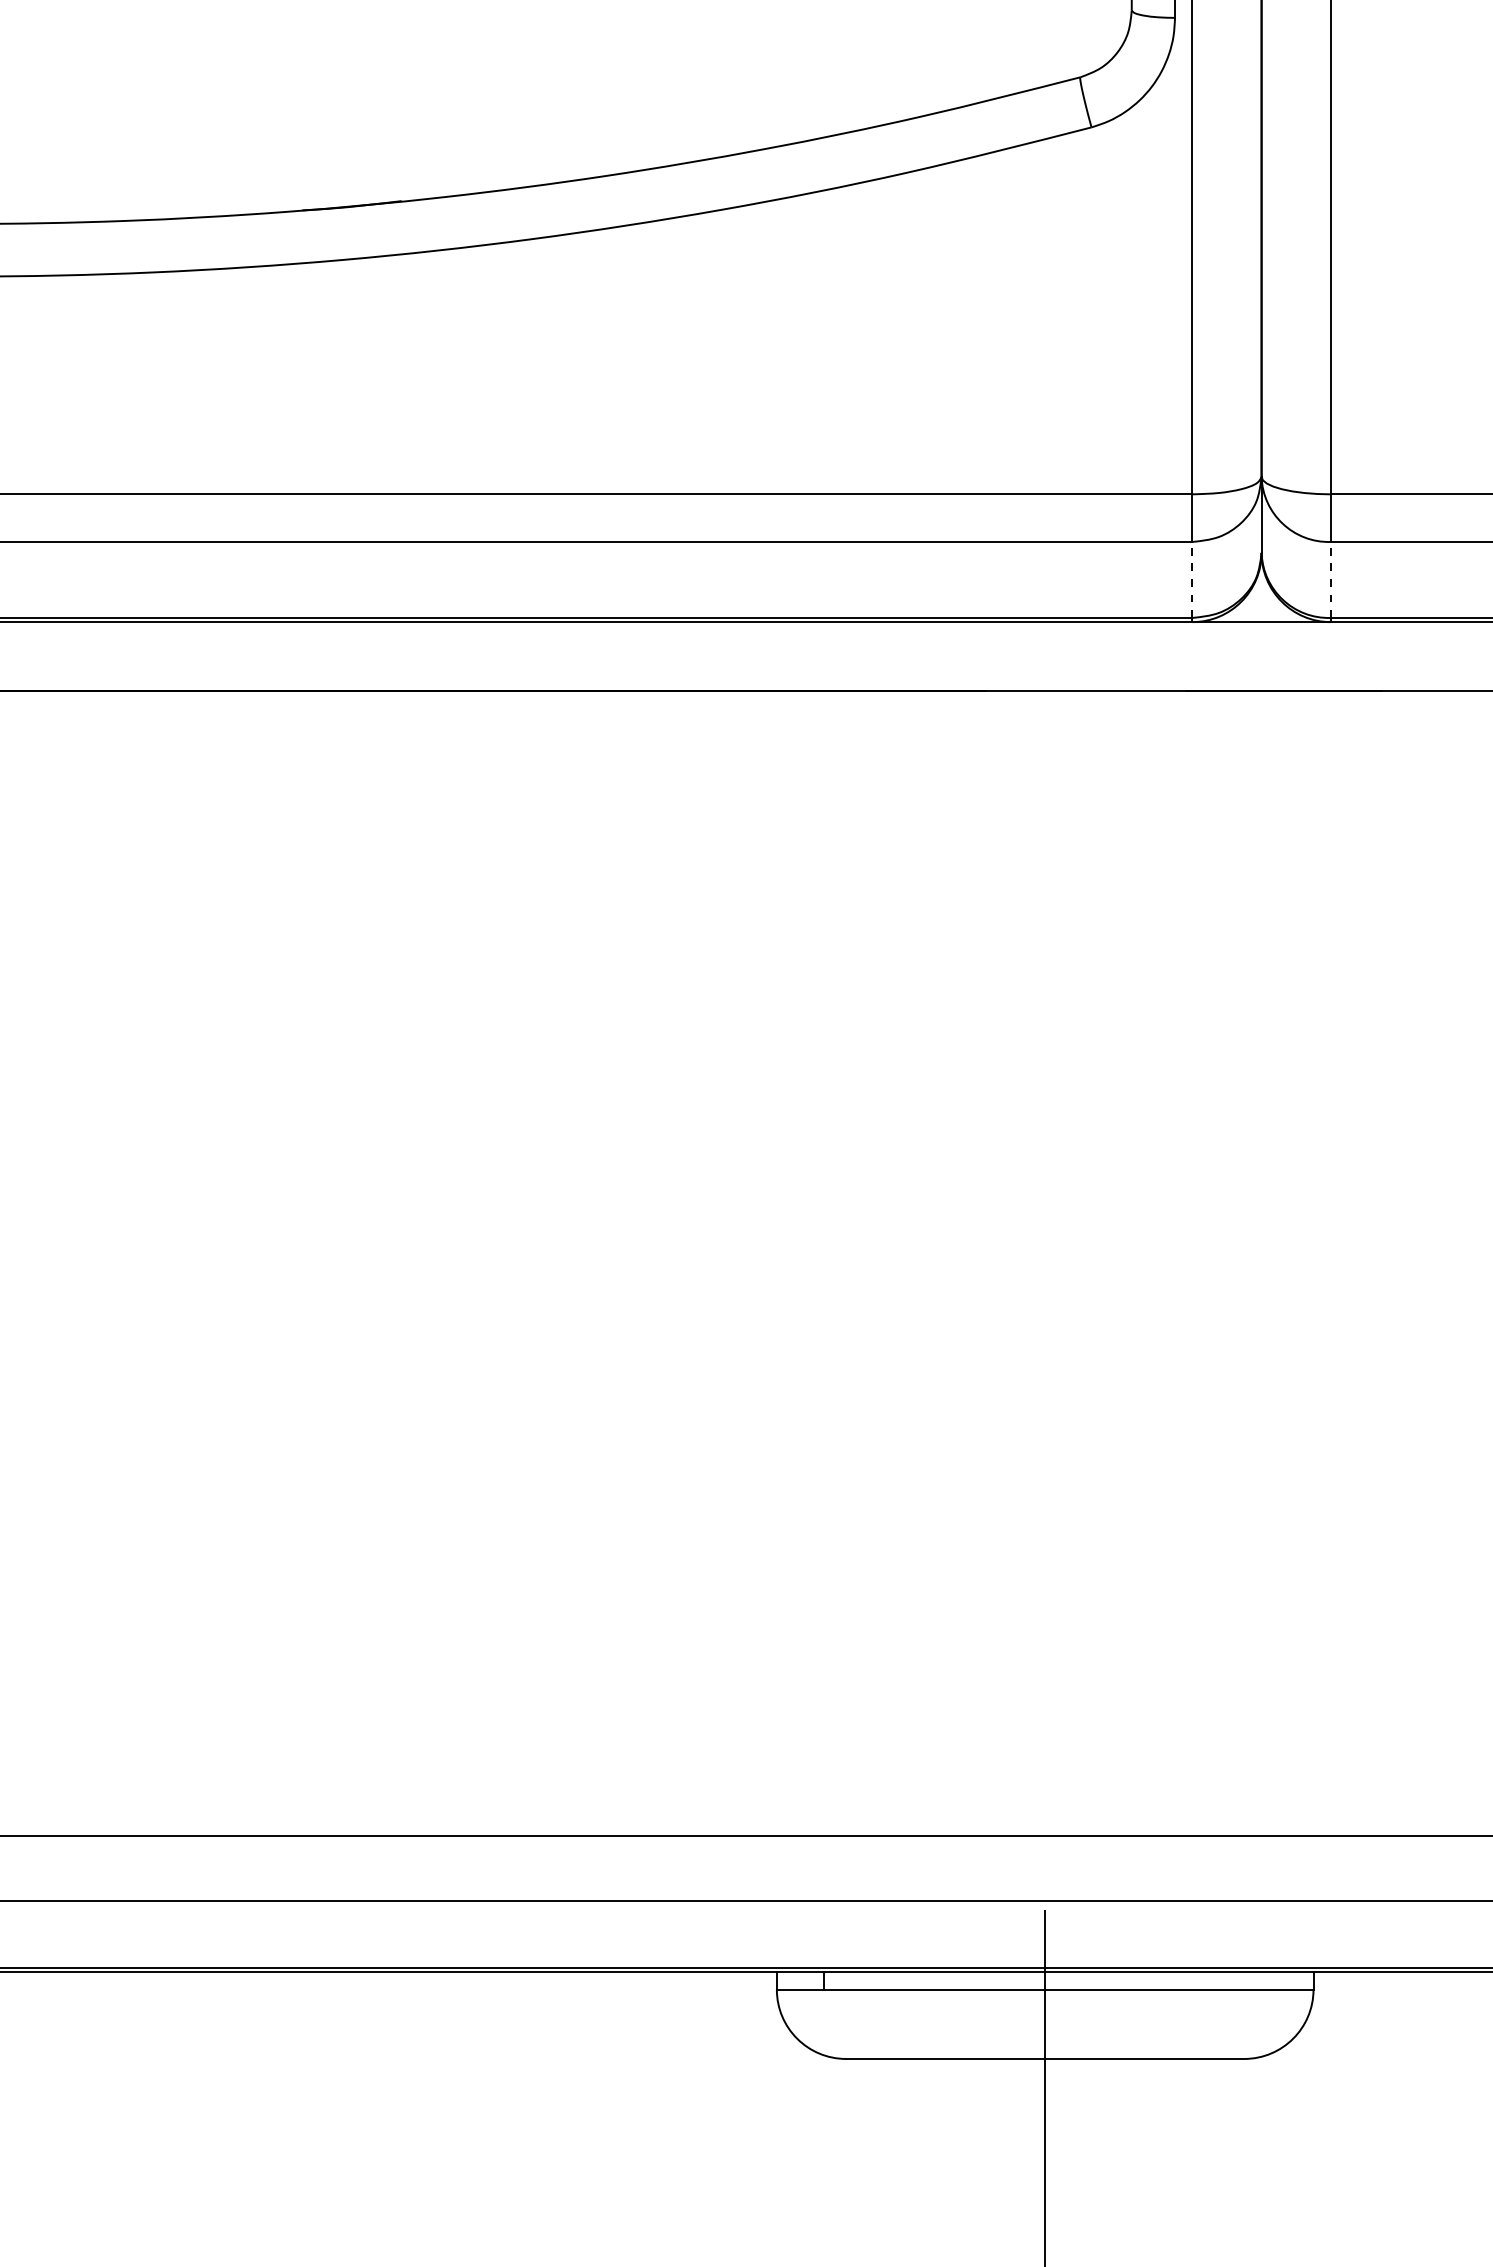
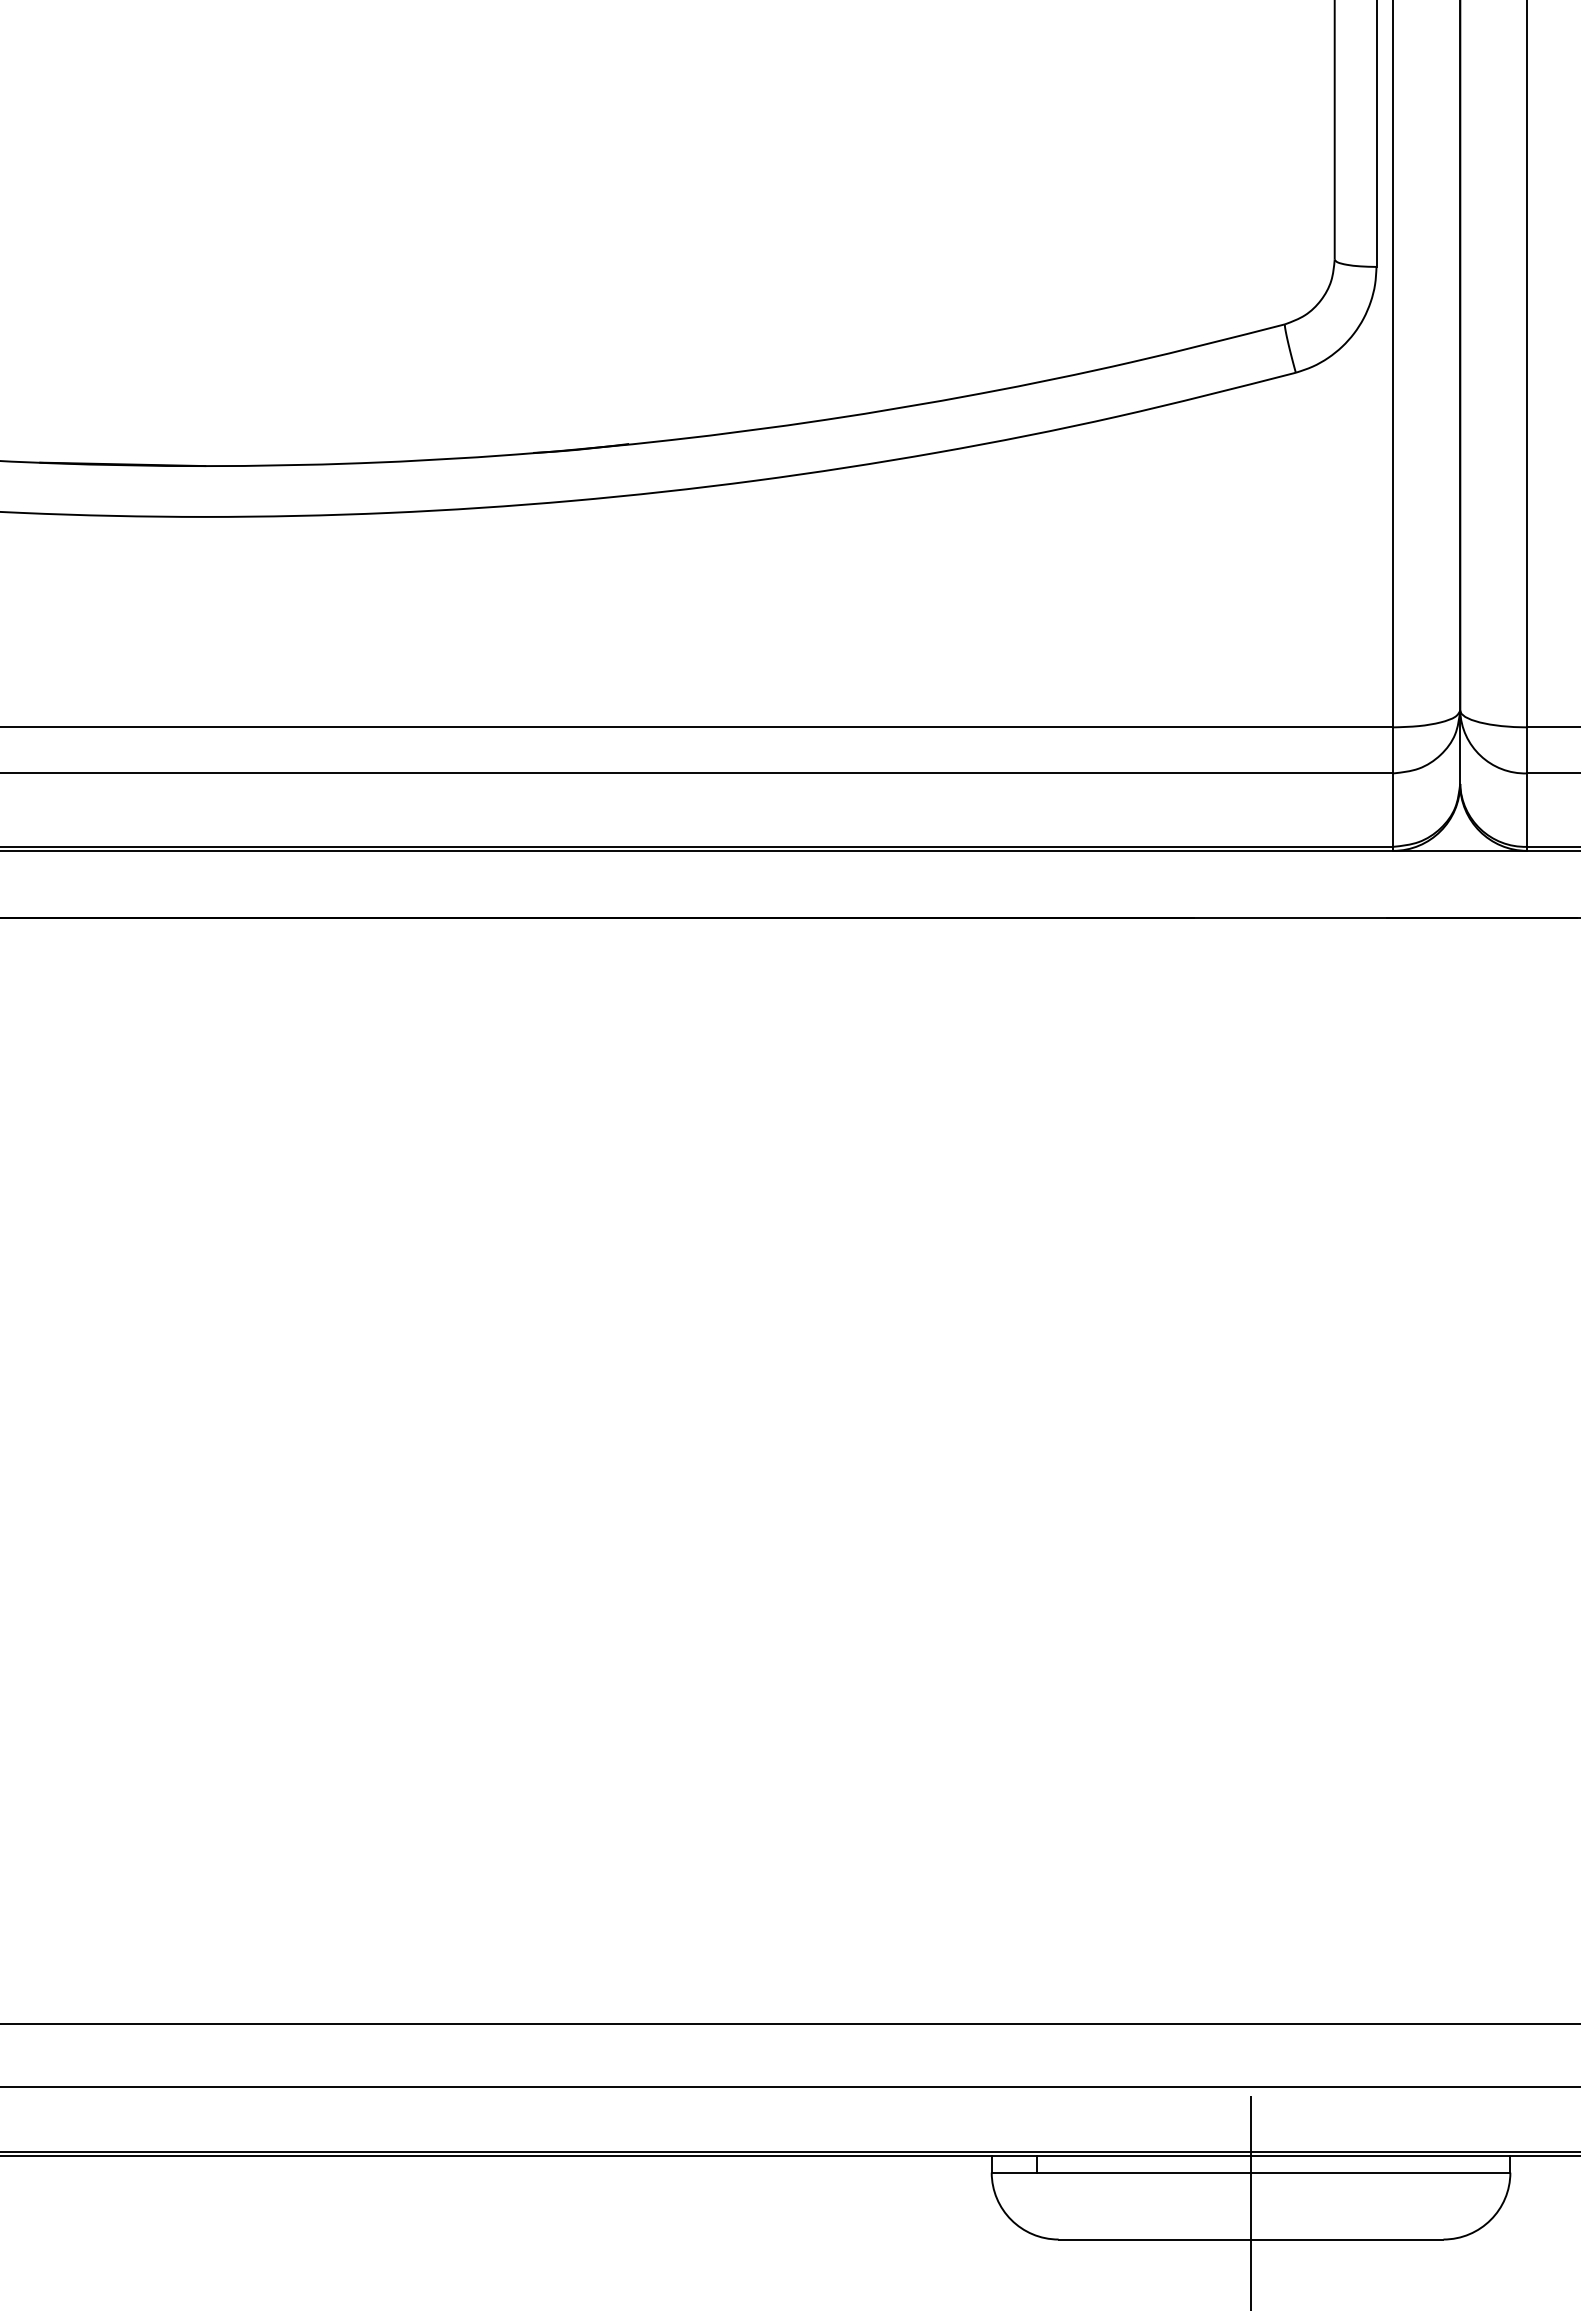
line: (1192, 580) -> (1393, 810), dashed -> solid
line: (1331, 580) -> (1527, 810), dashed -> solid

